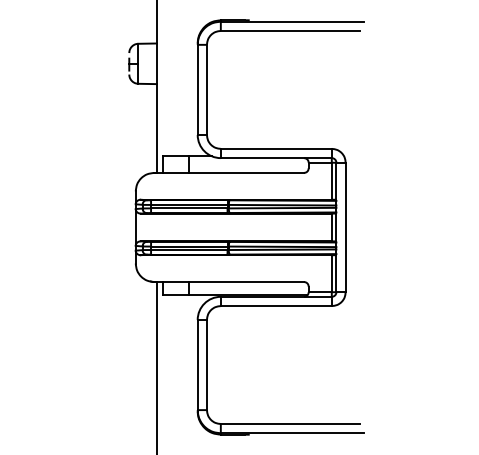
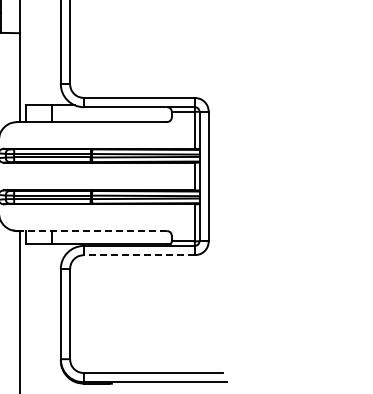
line: (229, 282) -> (92, 231), solid -> dashed
line: (275, 306) -> (138, 255), solid -> dashed

